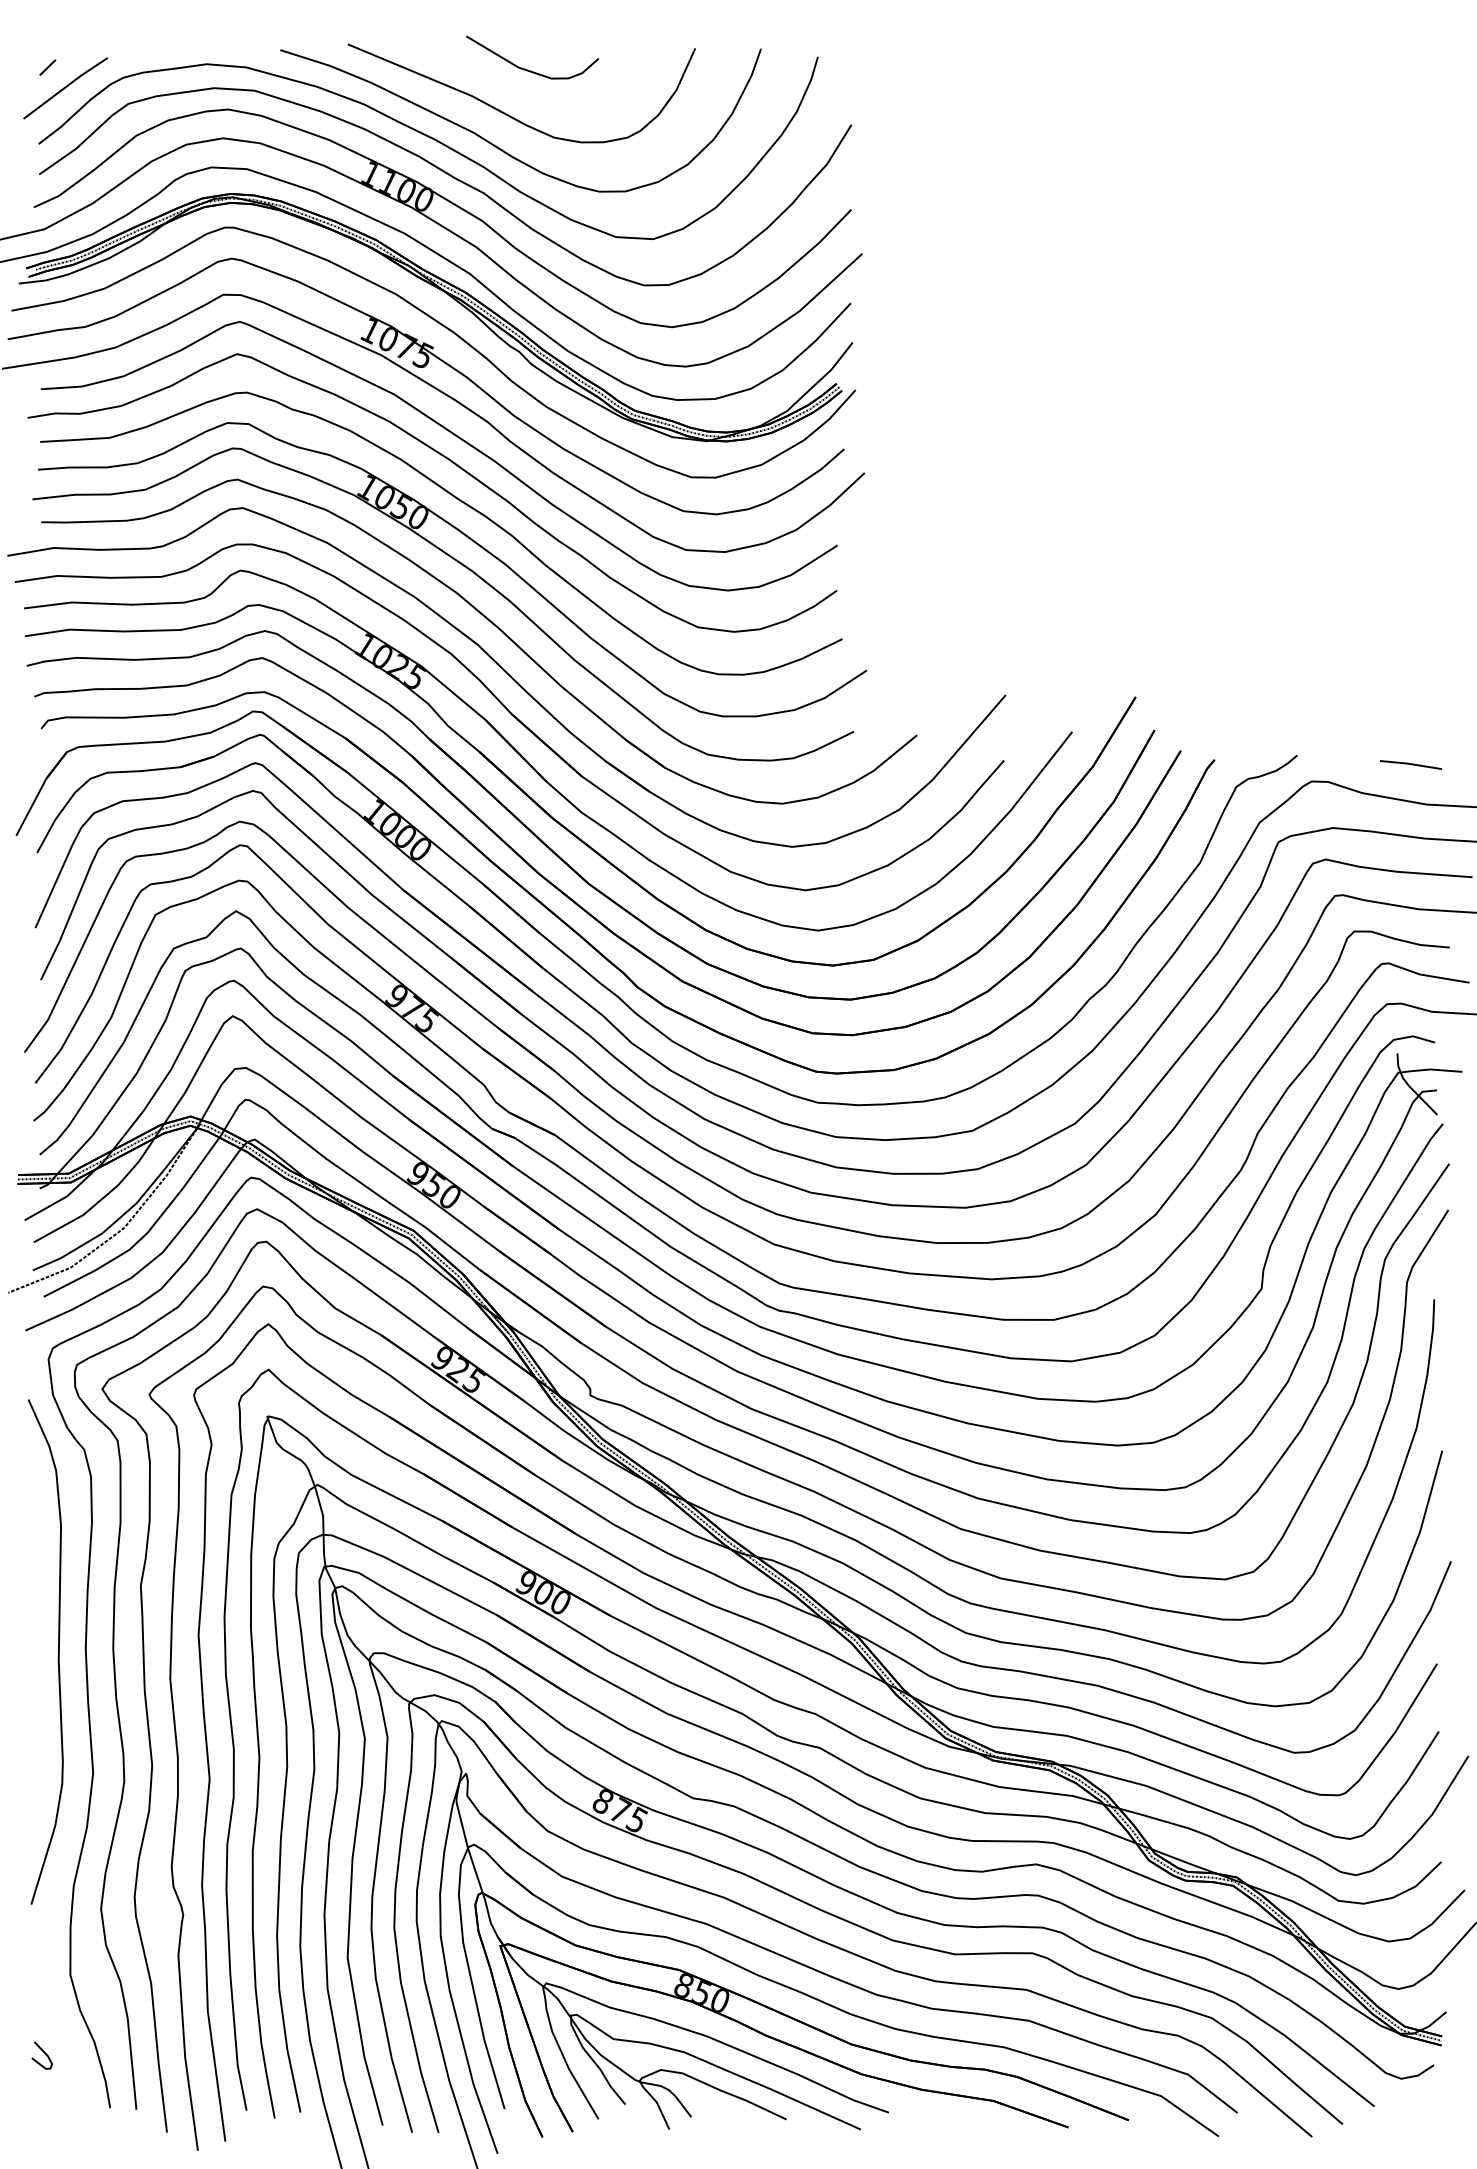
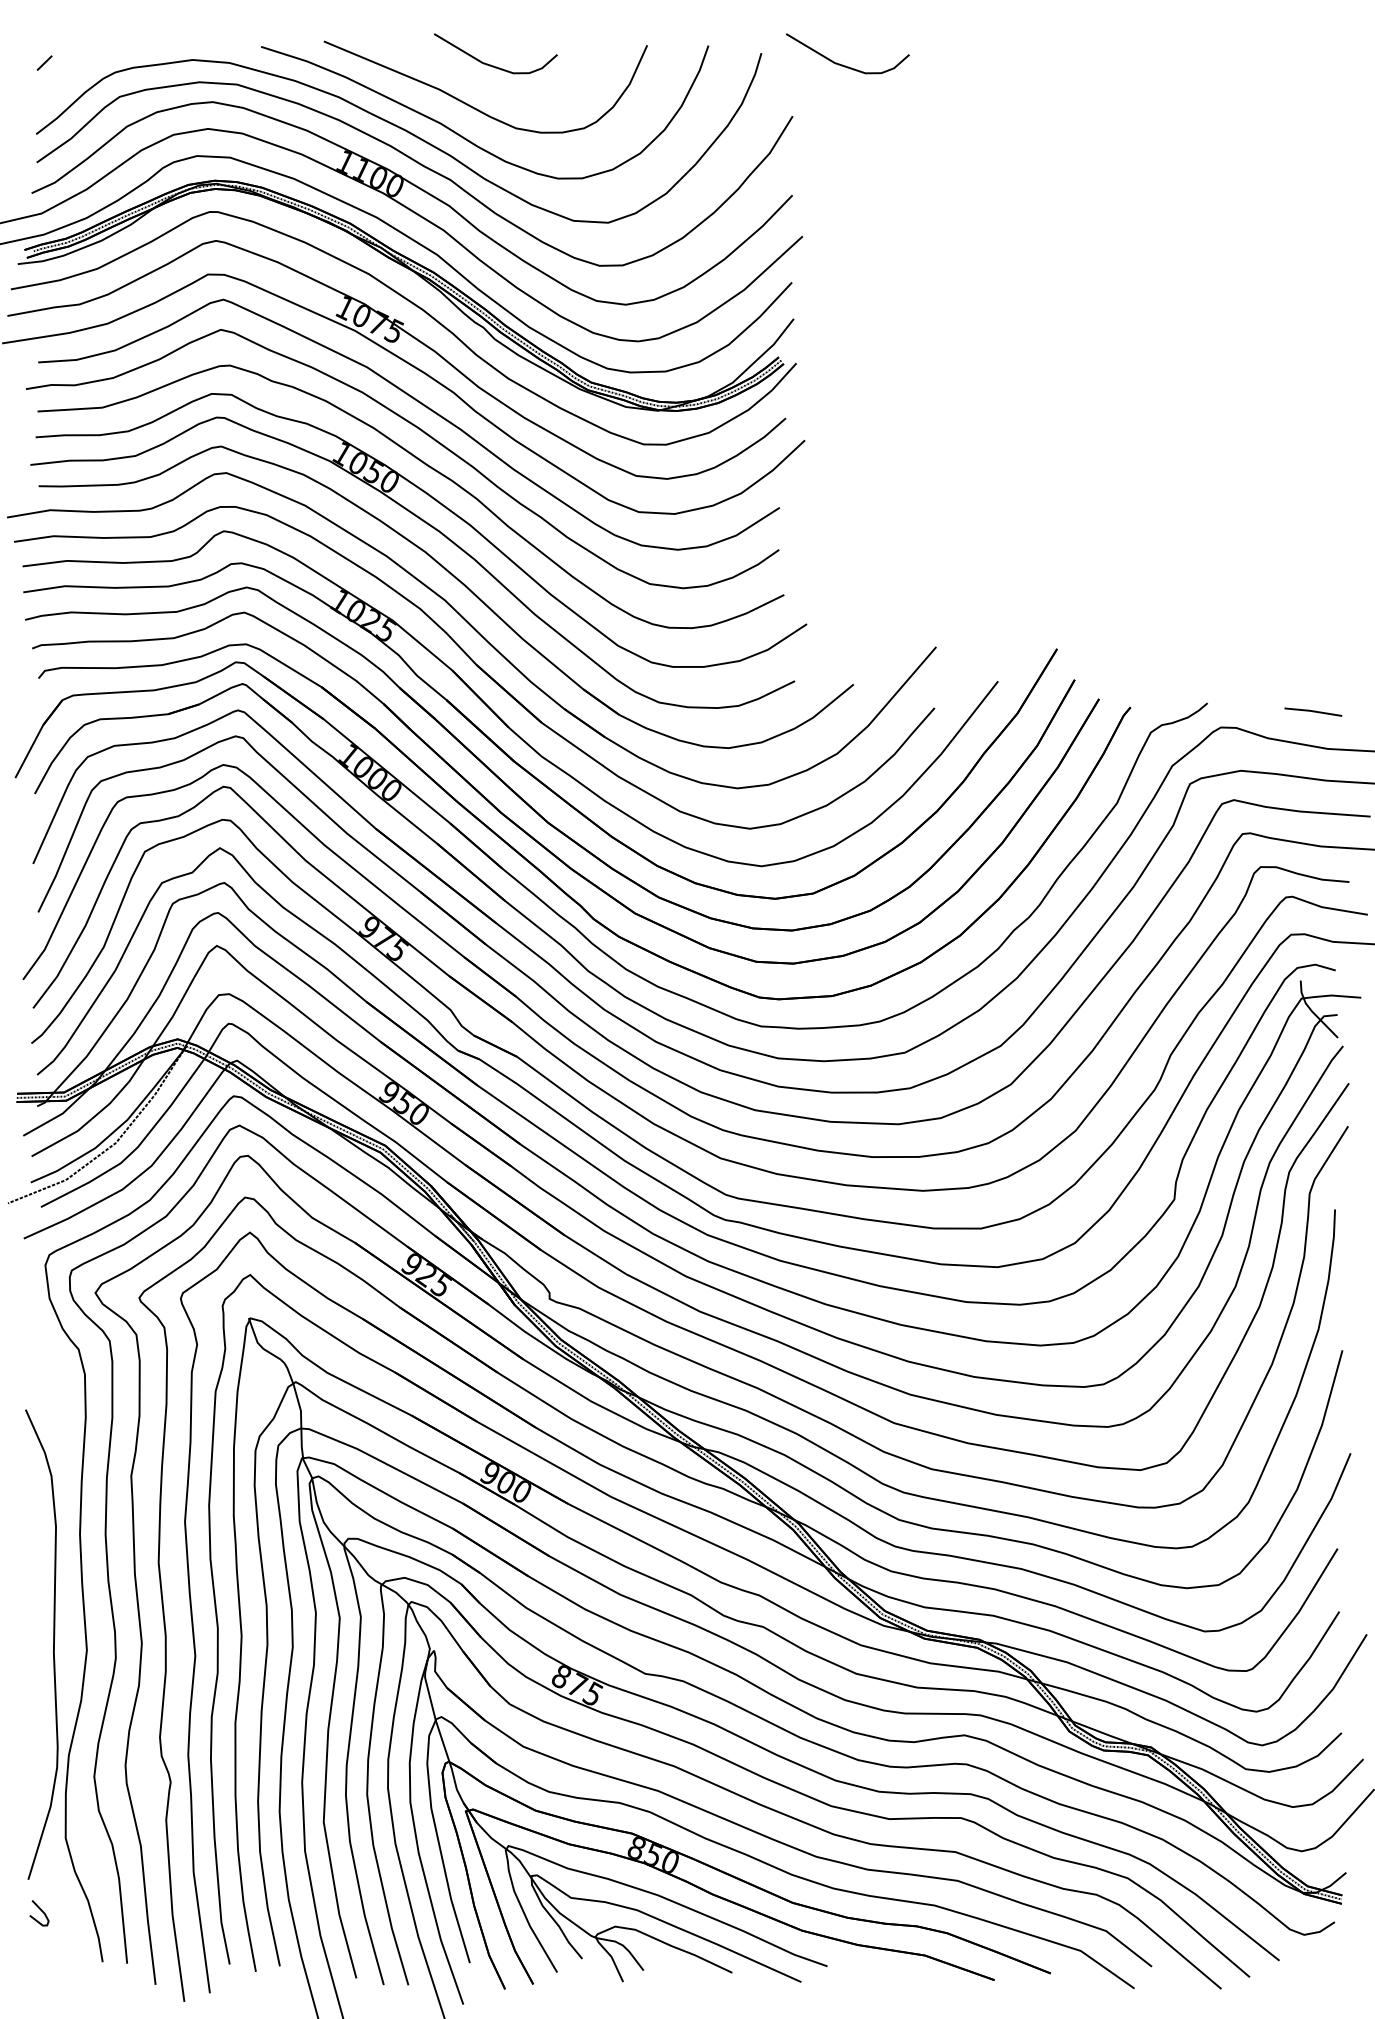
curve: (905, 69) -> (842, 64), added
line: (64, 88) -> (60, 82), removed
curve: (58, 1651) -> (53, 1644), moved

